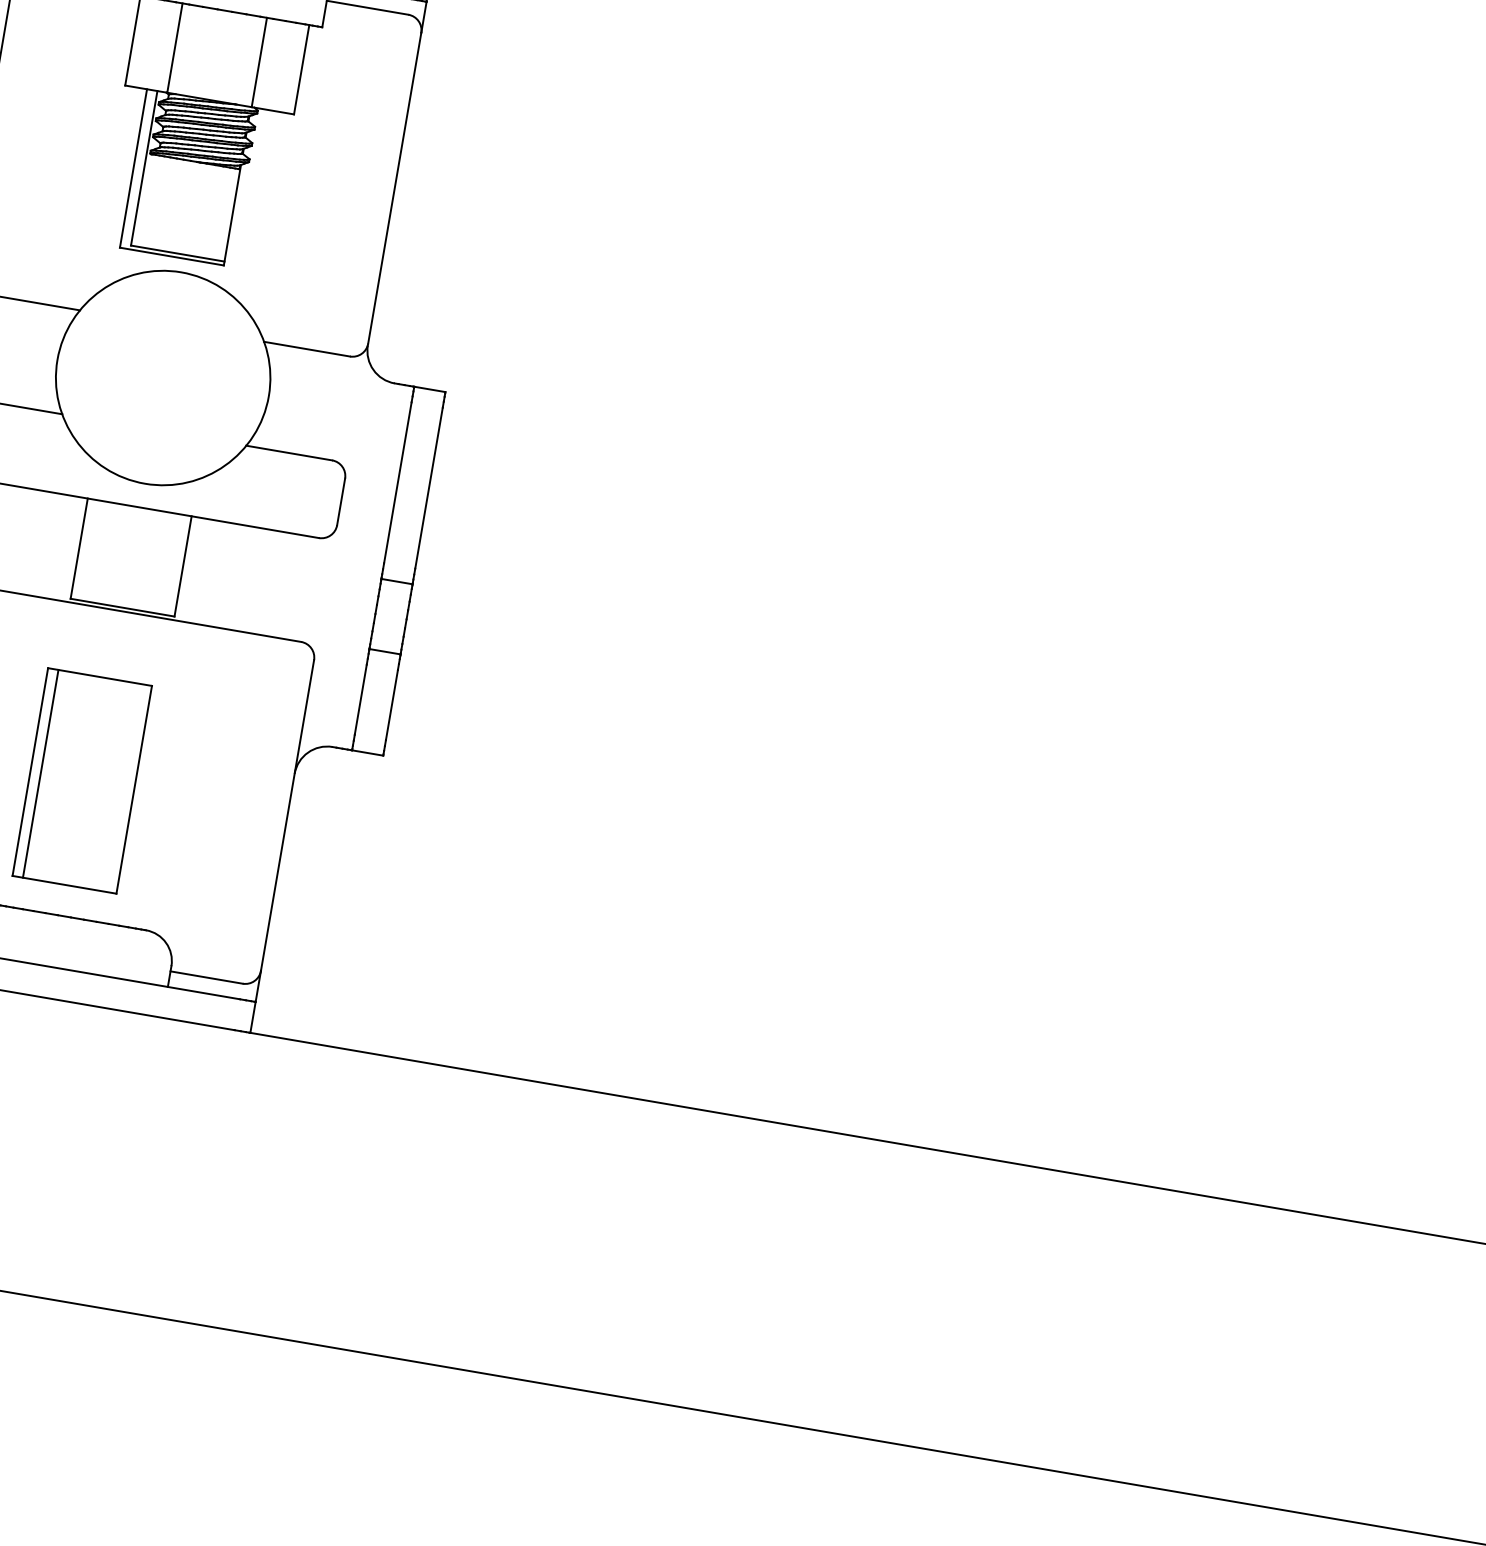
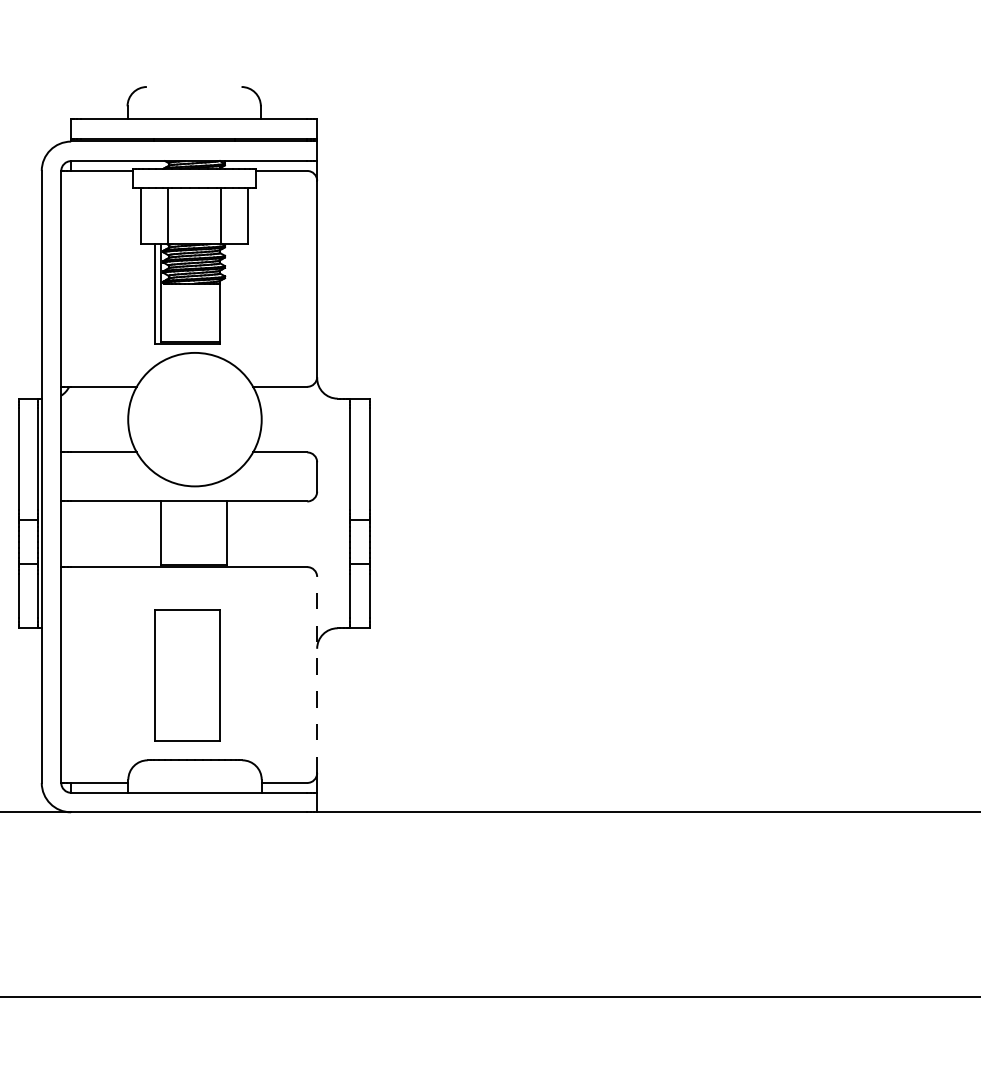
line: (41, 772) -> (161, 674), removed
line: (288, 814) -> (317, 674), solid -> dashed

